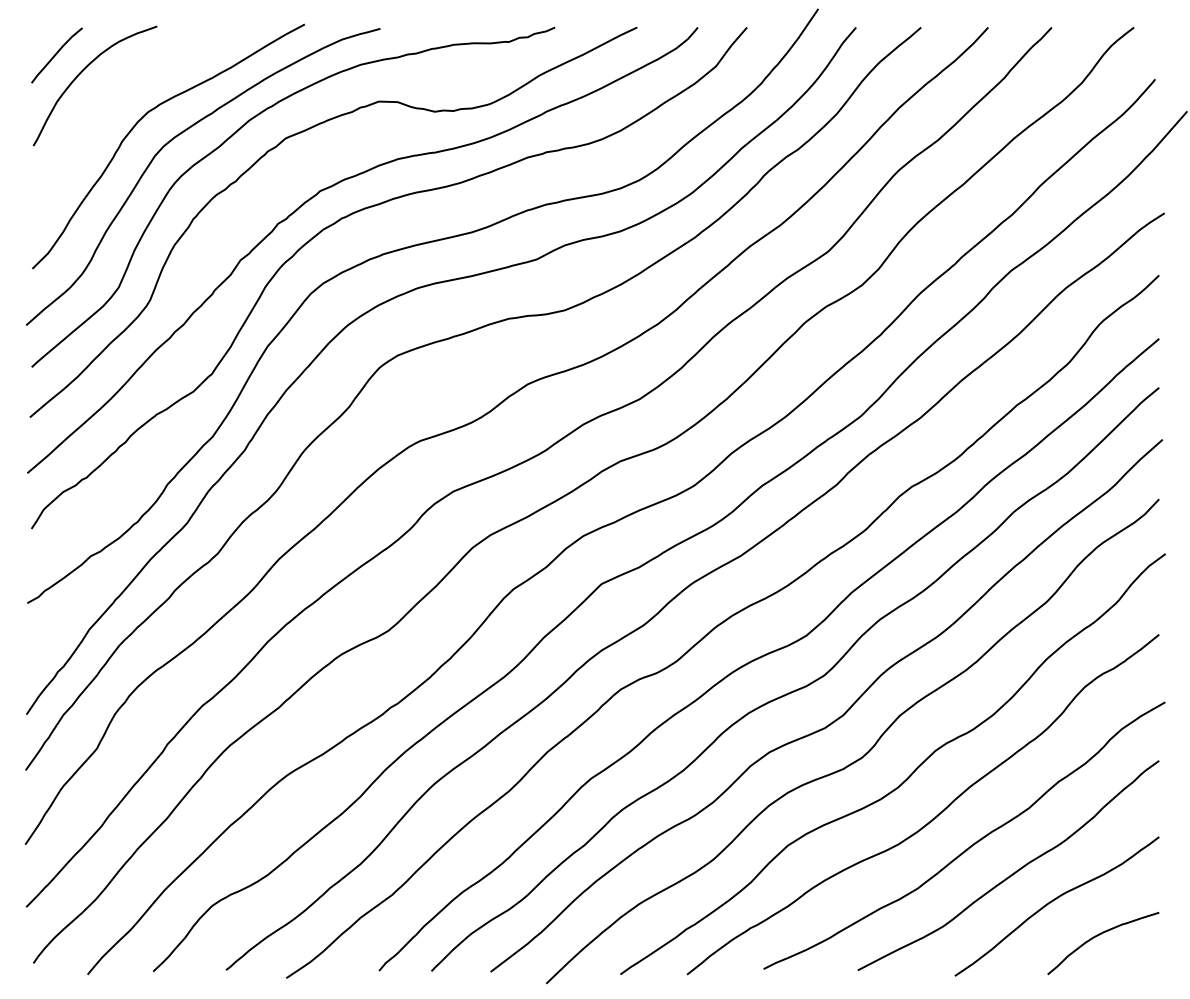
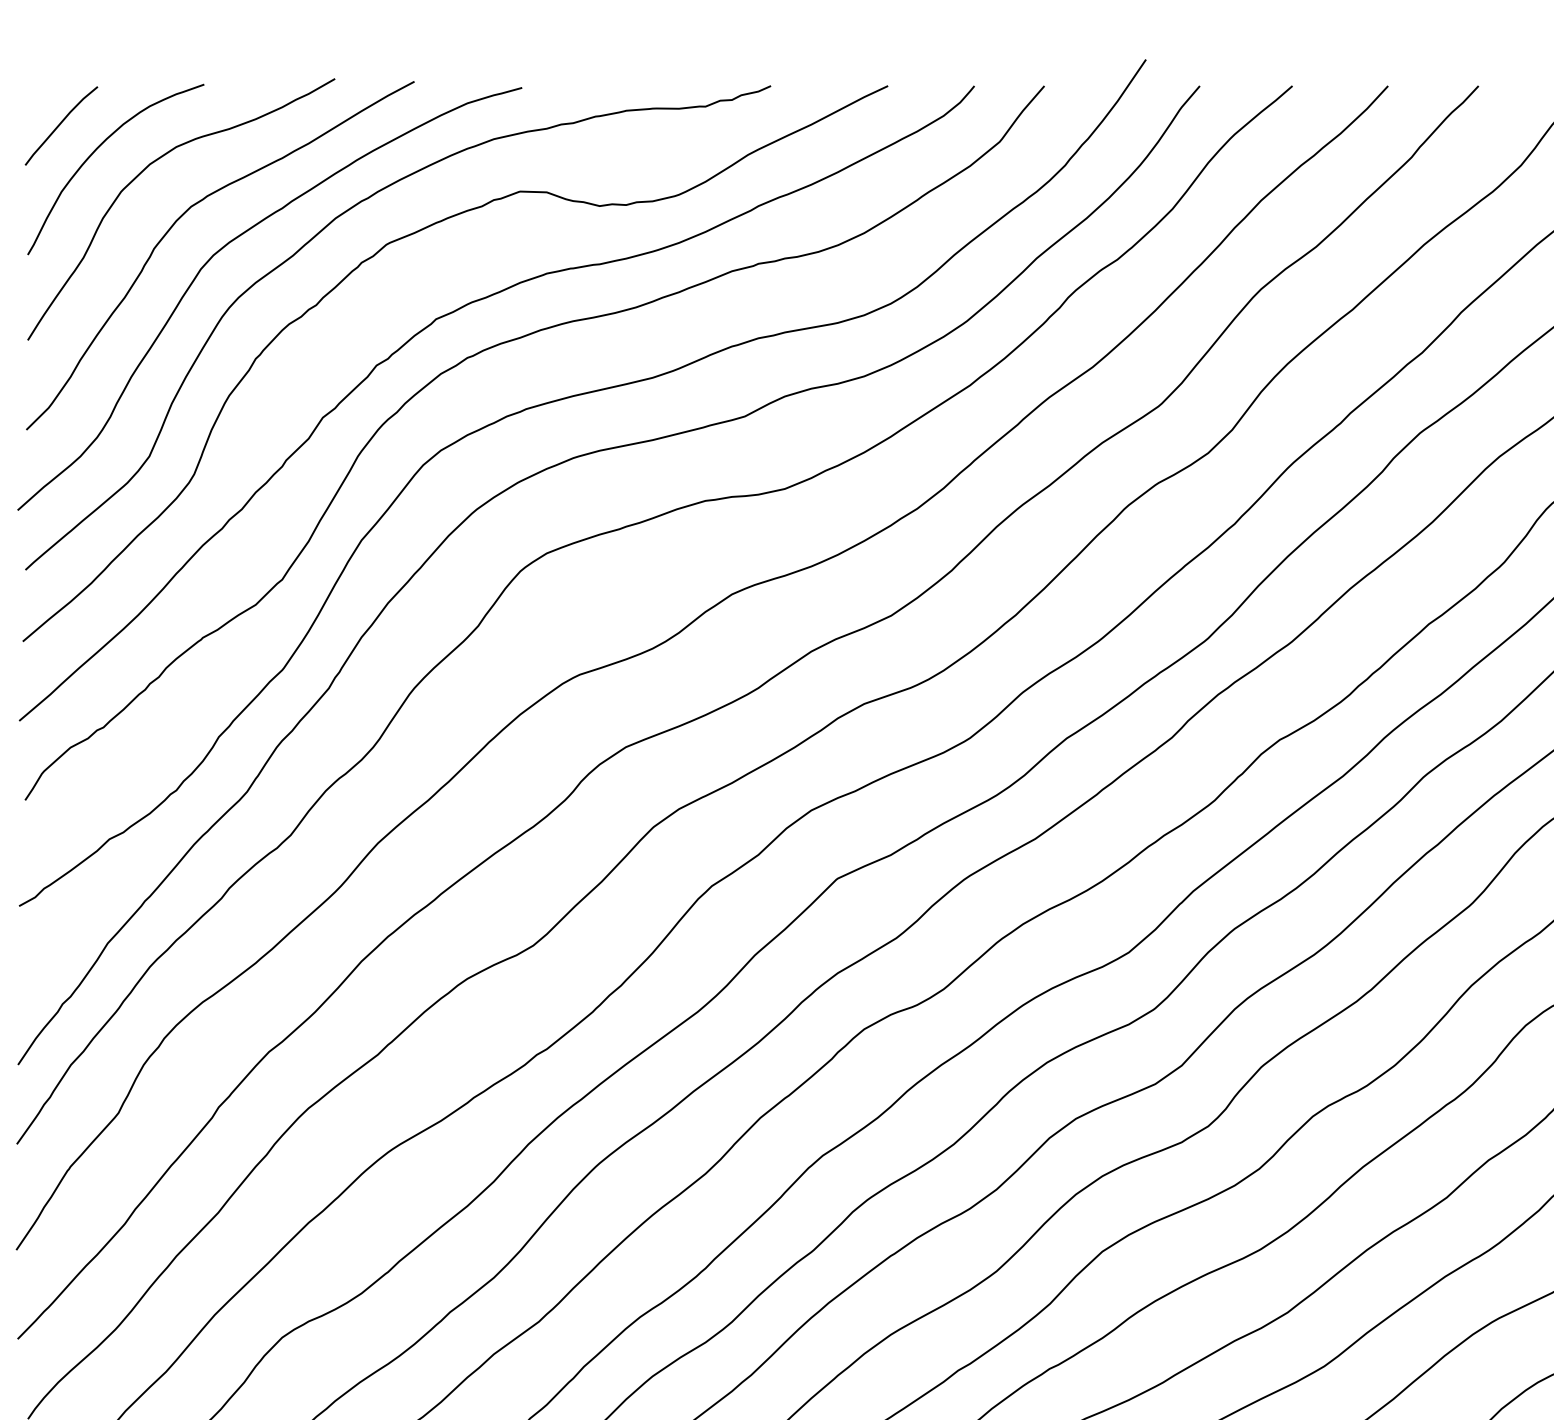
curve: (115, 87) -> (144, 171), added

